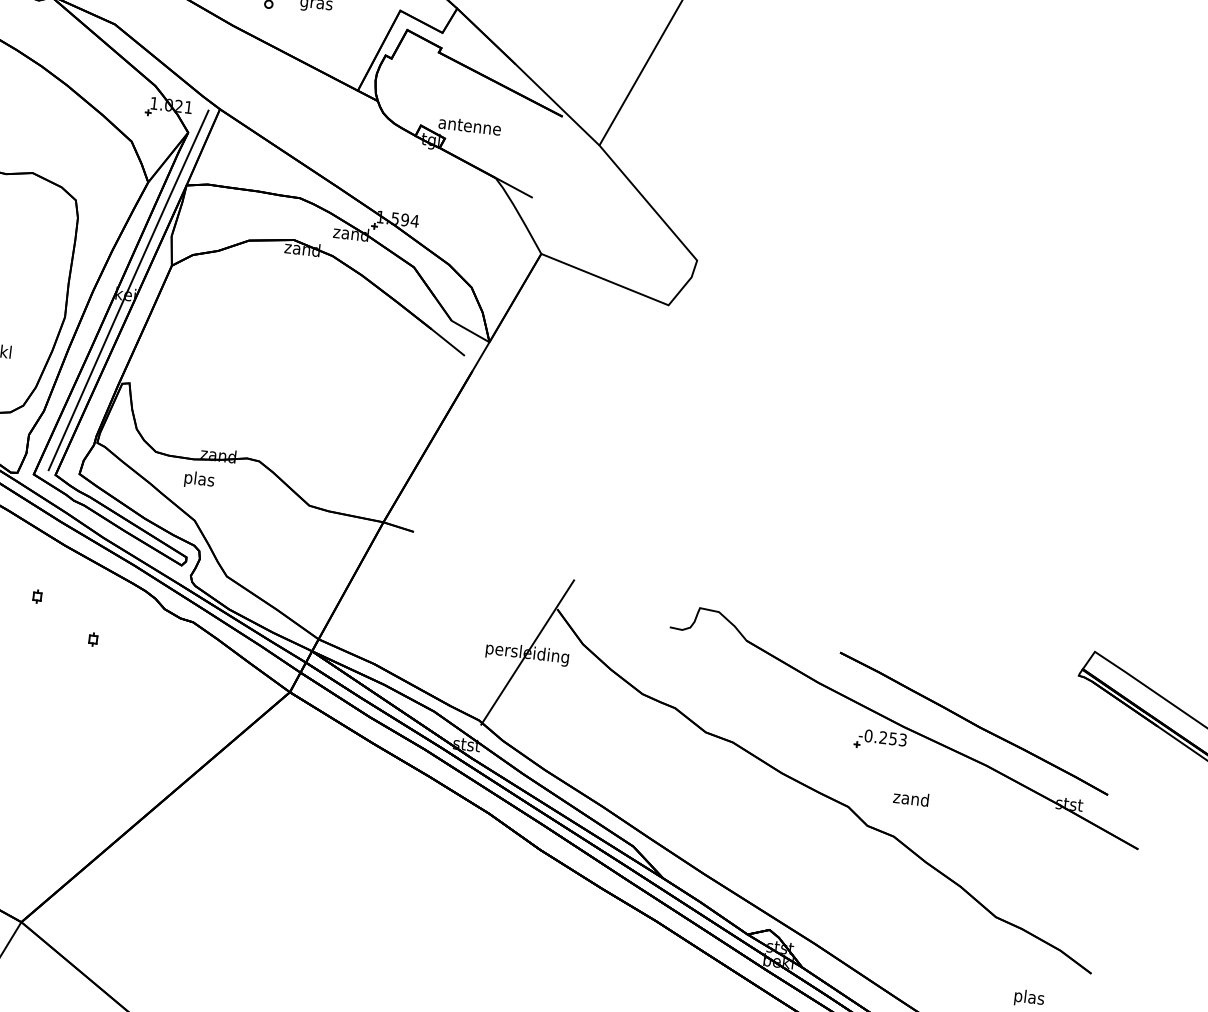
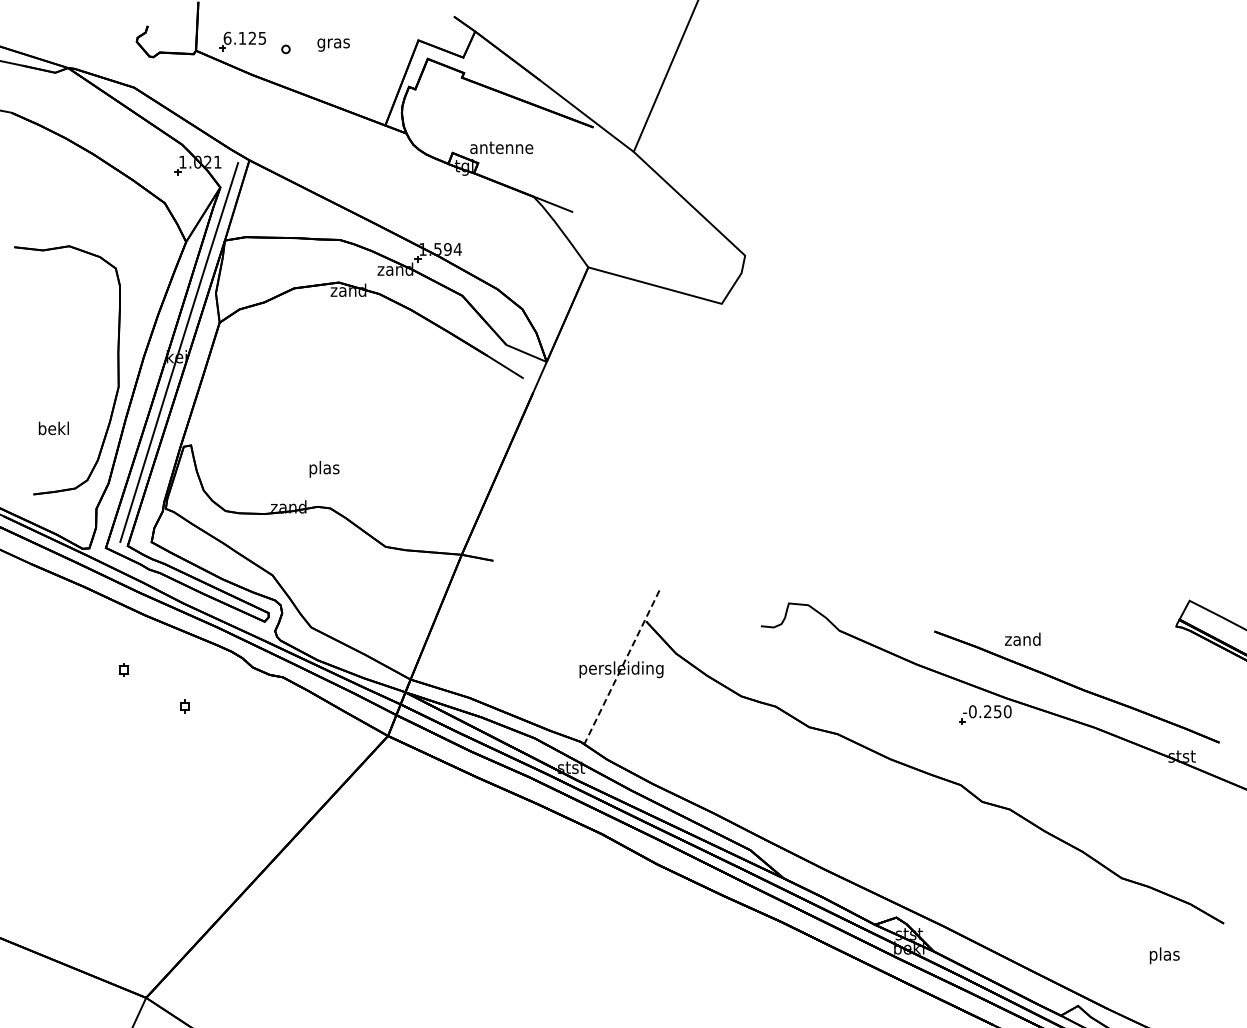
text: (199, 480) -> (324, 469), moved
line: (527, 652) -> (621, 668), solid -> dashed
text: (902, 739) -> (1007, 711), -0.253 -> -0.250
text: (910, 797) -> (1022, 638), moved

